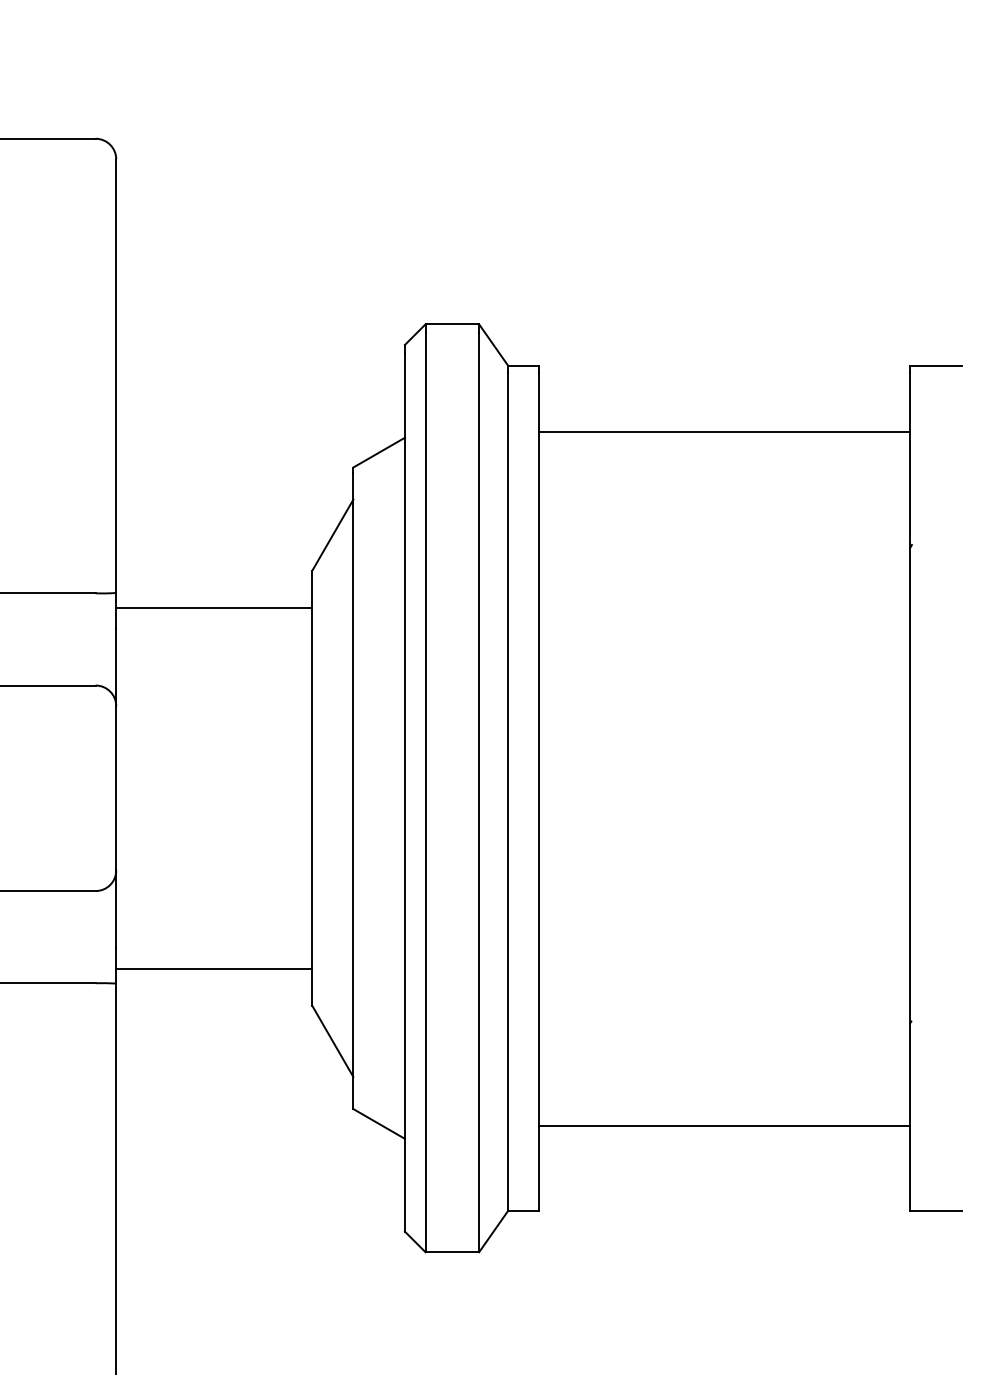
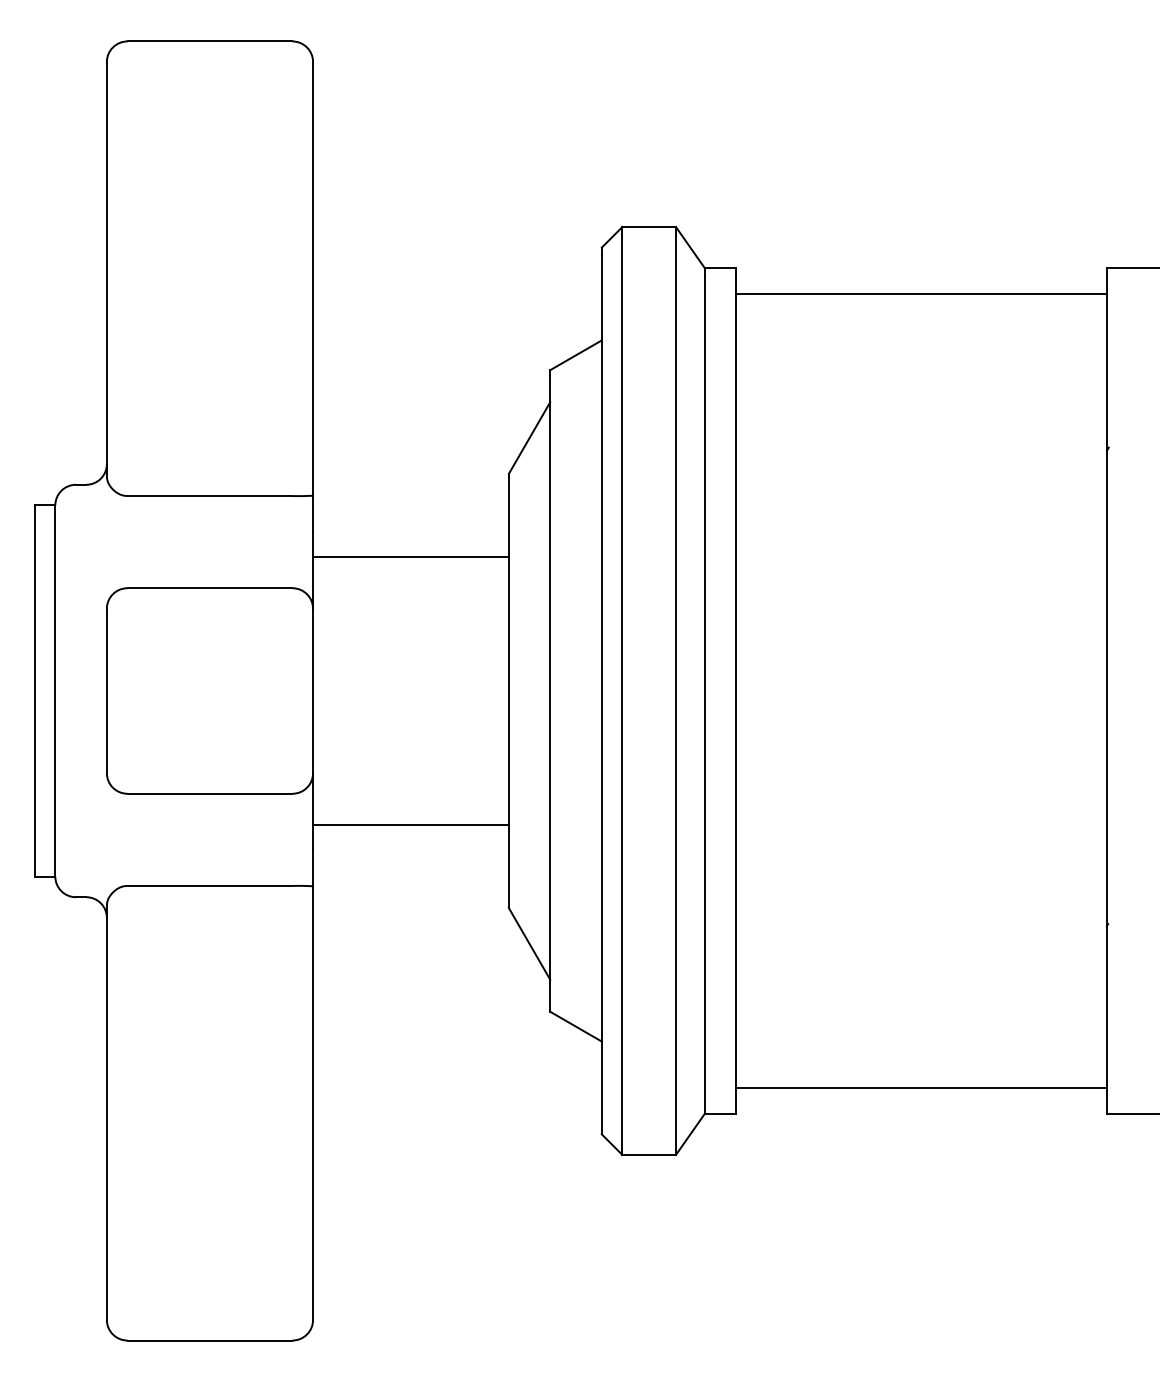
line: (723, 432) -> (920, 294), moved
line: (213, 607) -> (410, 556), moved
line: (213, 969) -> (410, 825), moved
line: (723, 1125) -> (920, 1087), moved

